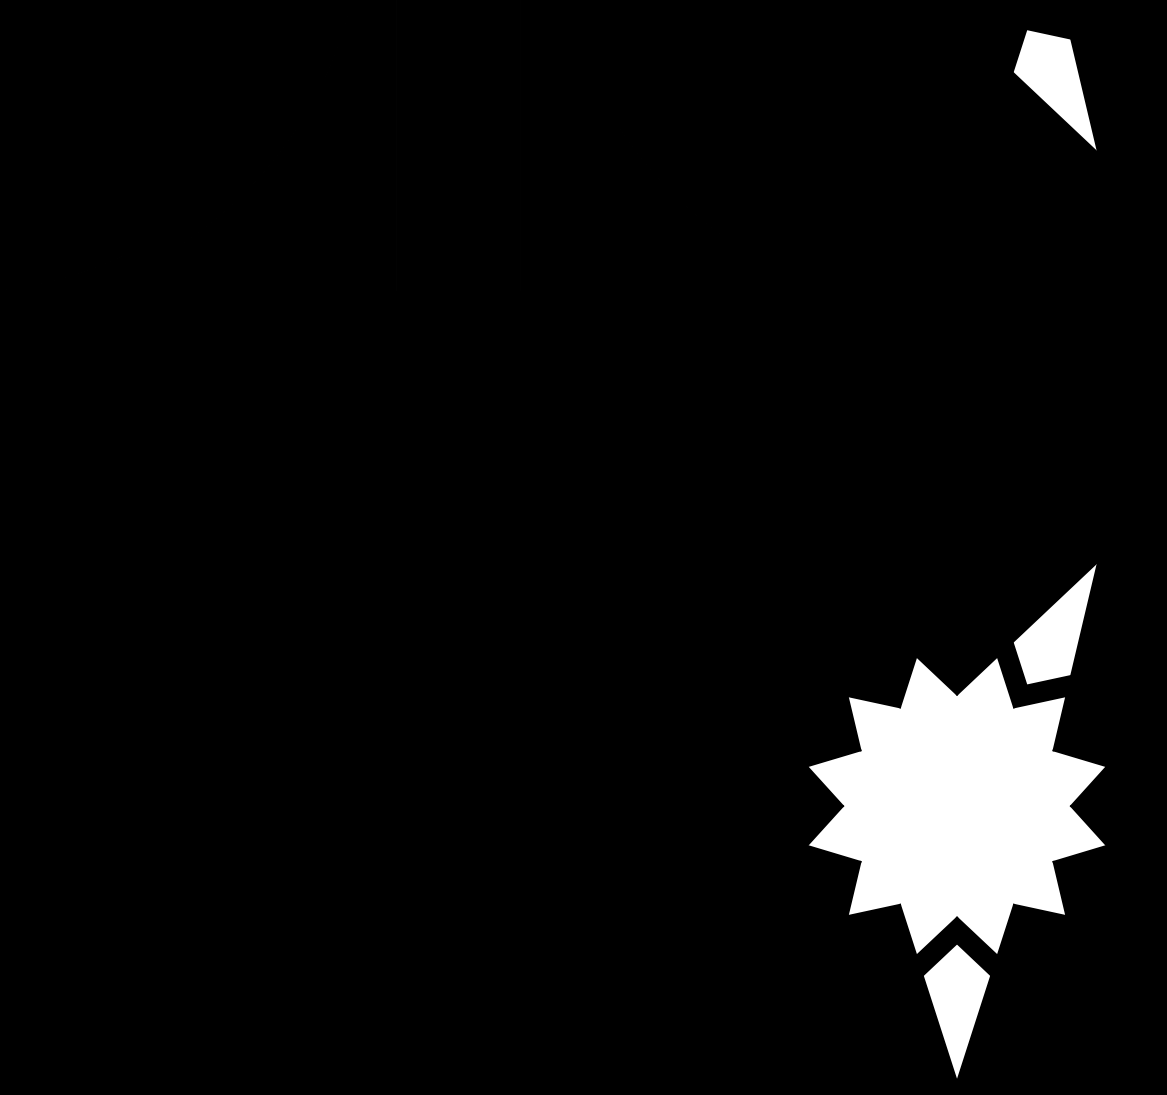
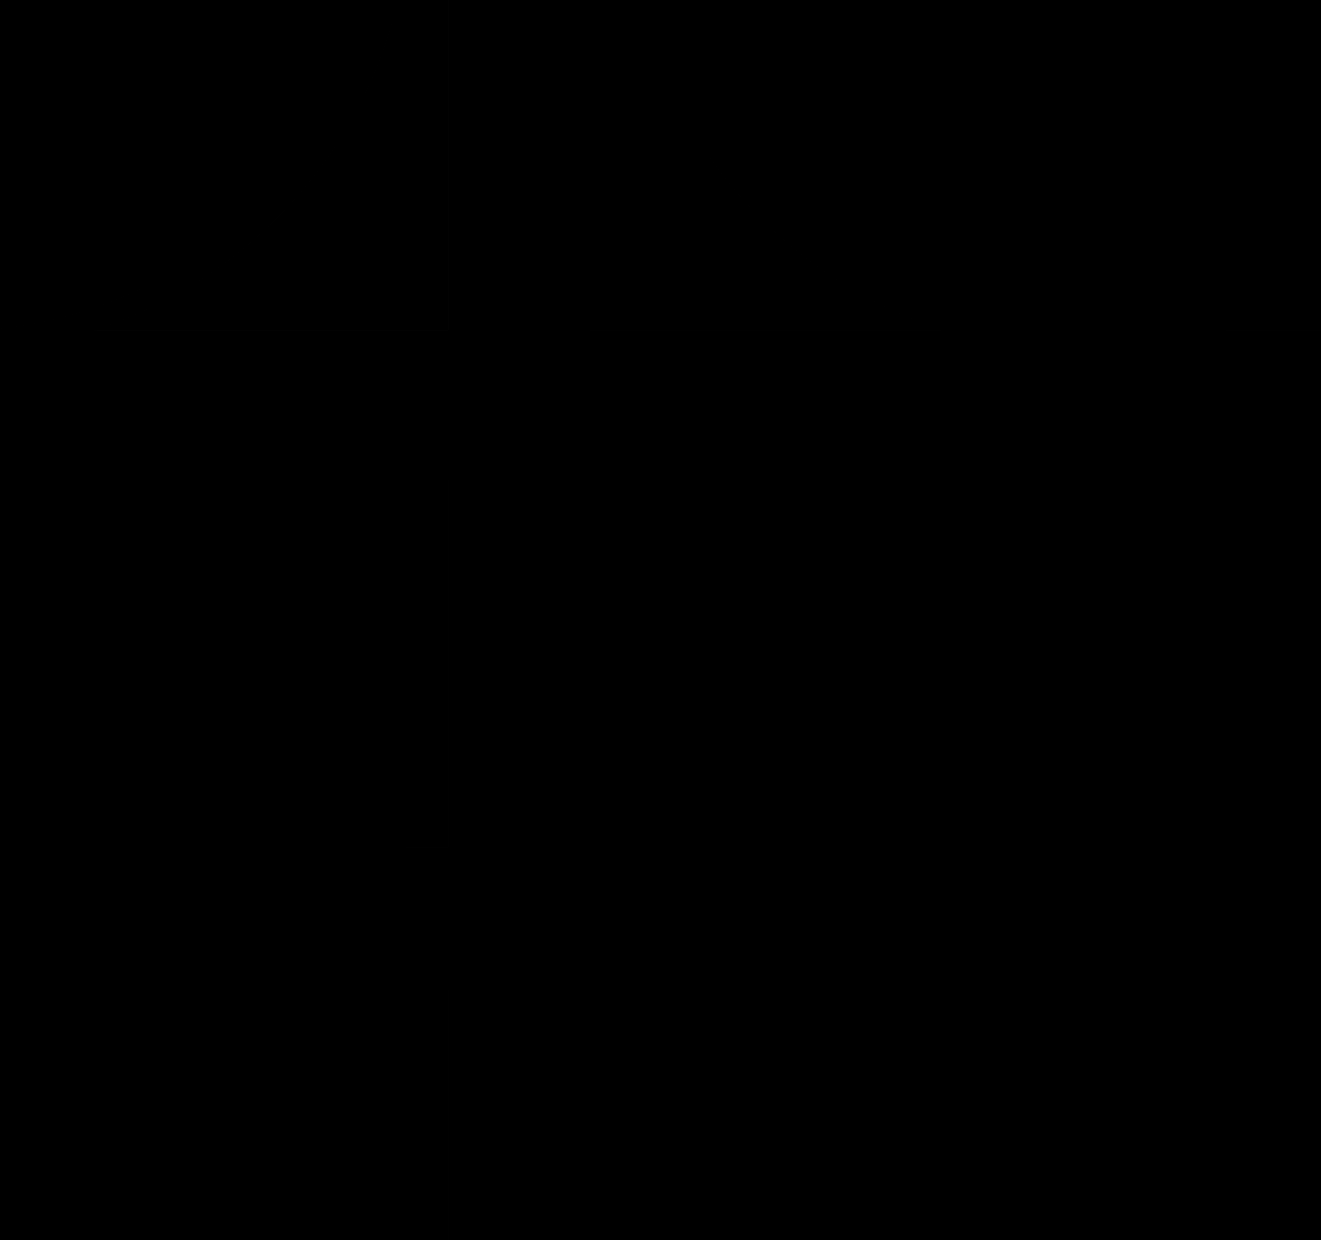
fill: (1055, 90) -> (1194, 102), added
fill: (1055, 623) -> (1194, 705), added
fill: (957, 805) -> (1083, 912), added
fill: (957, 1012) -> (1083, 1146), added

